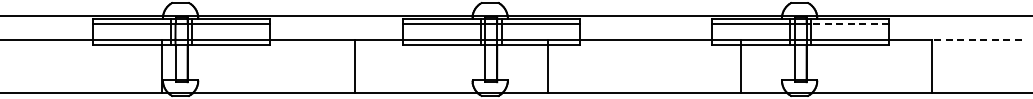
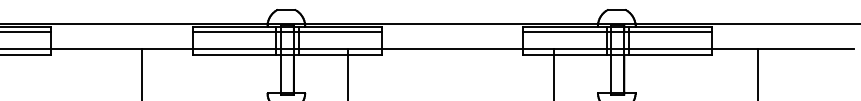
line: (850, 23) -> (671, 31), dashed -> solid
line: (977, 39) -> (806, 48), dashed -> solid

